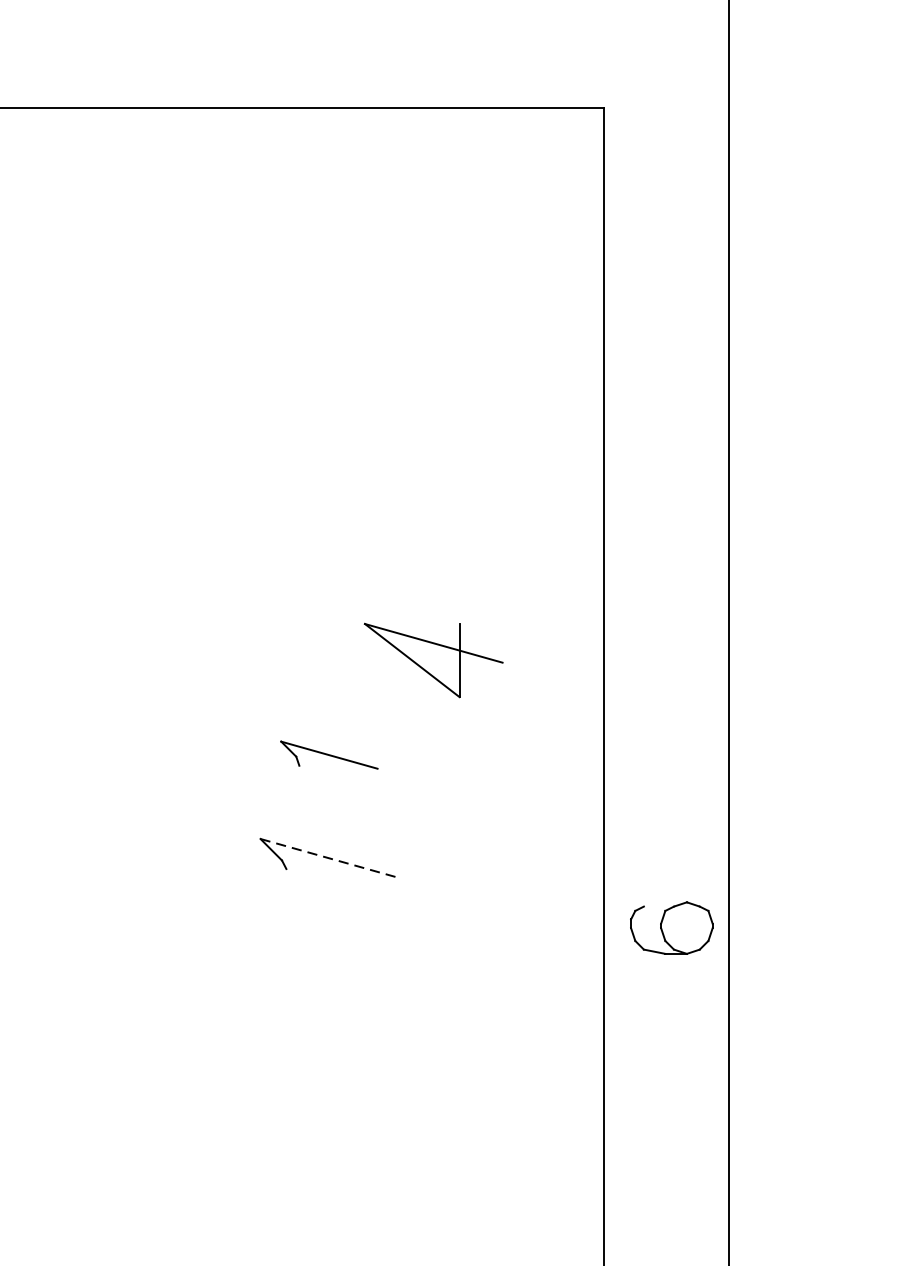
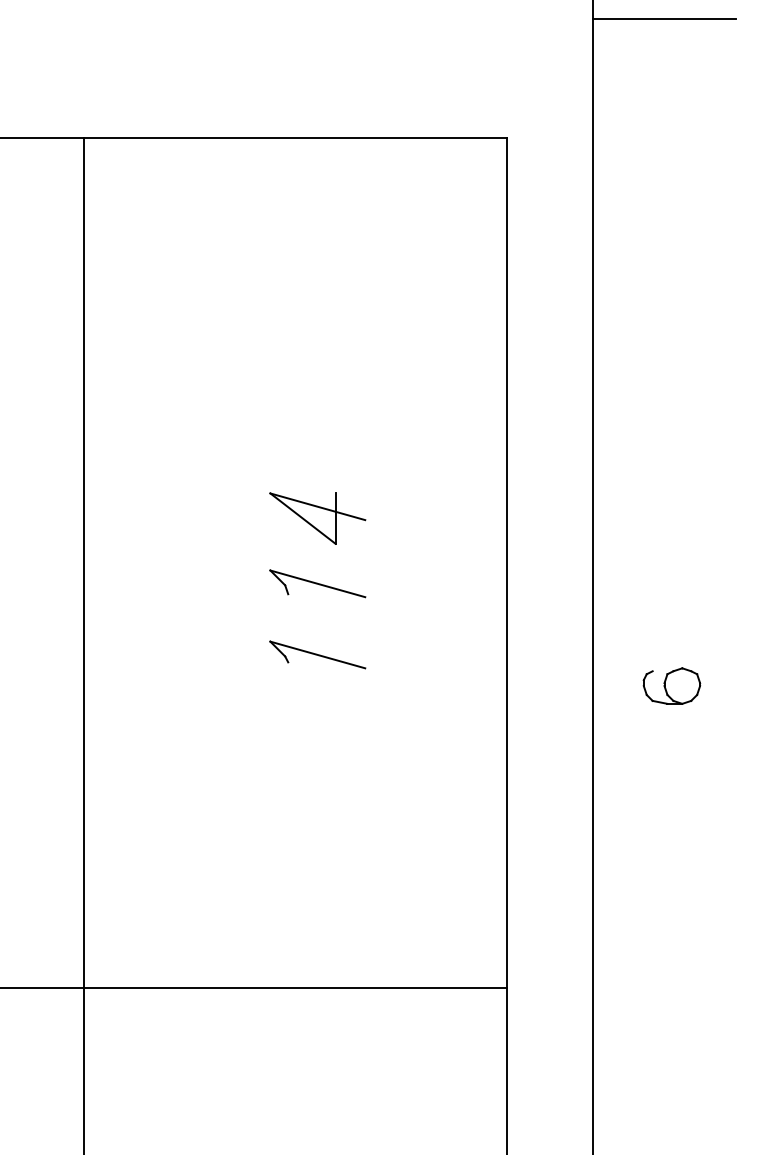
part: (433, 660) -> (317, 518), moved
part: (328, 754) -> (317, 583), size x1.43
line: (330, 859) -> (318, 655), dashed -> solid
part: (671, 927) -> (671, 685), moved

